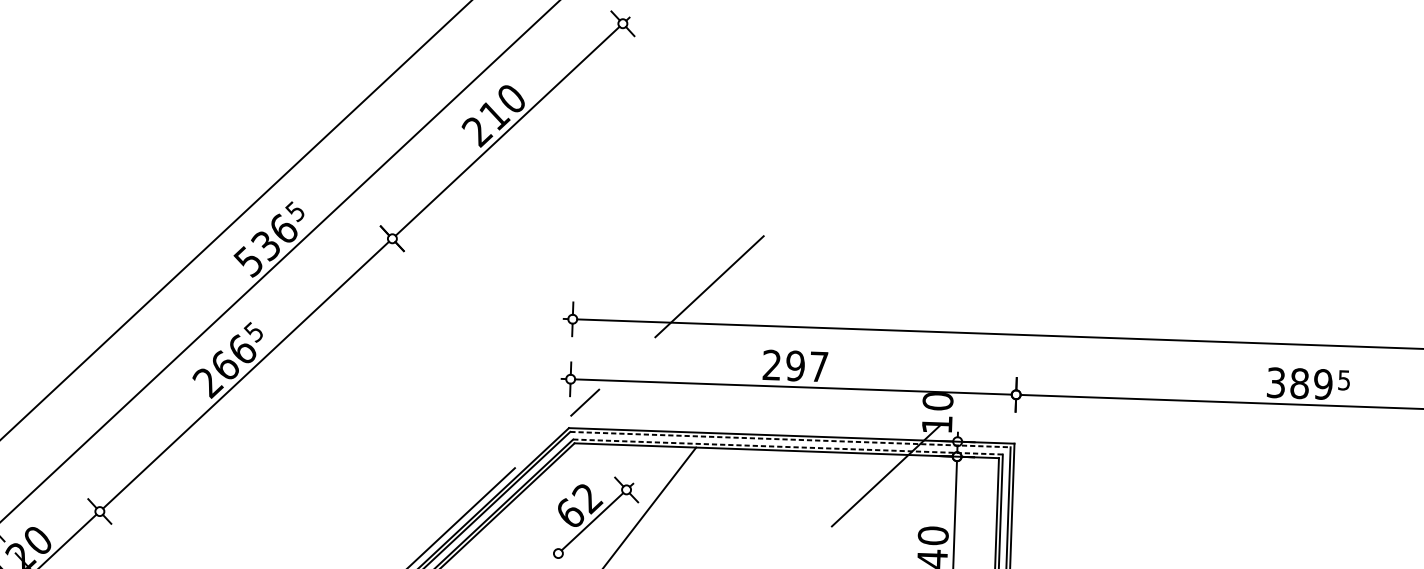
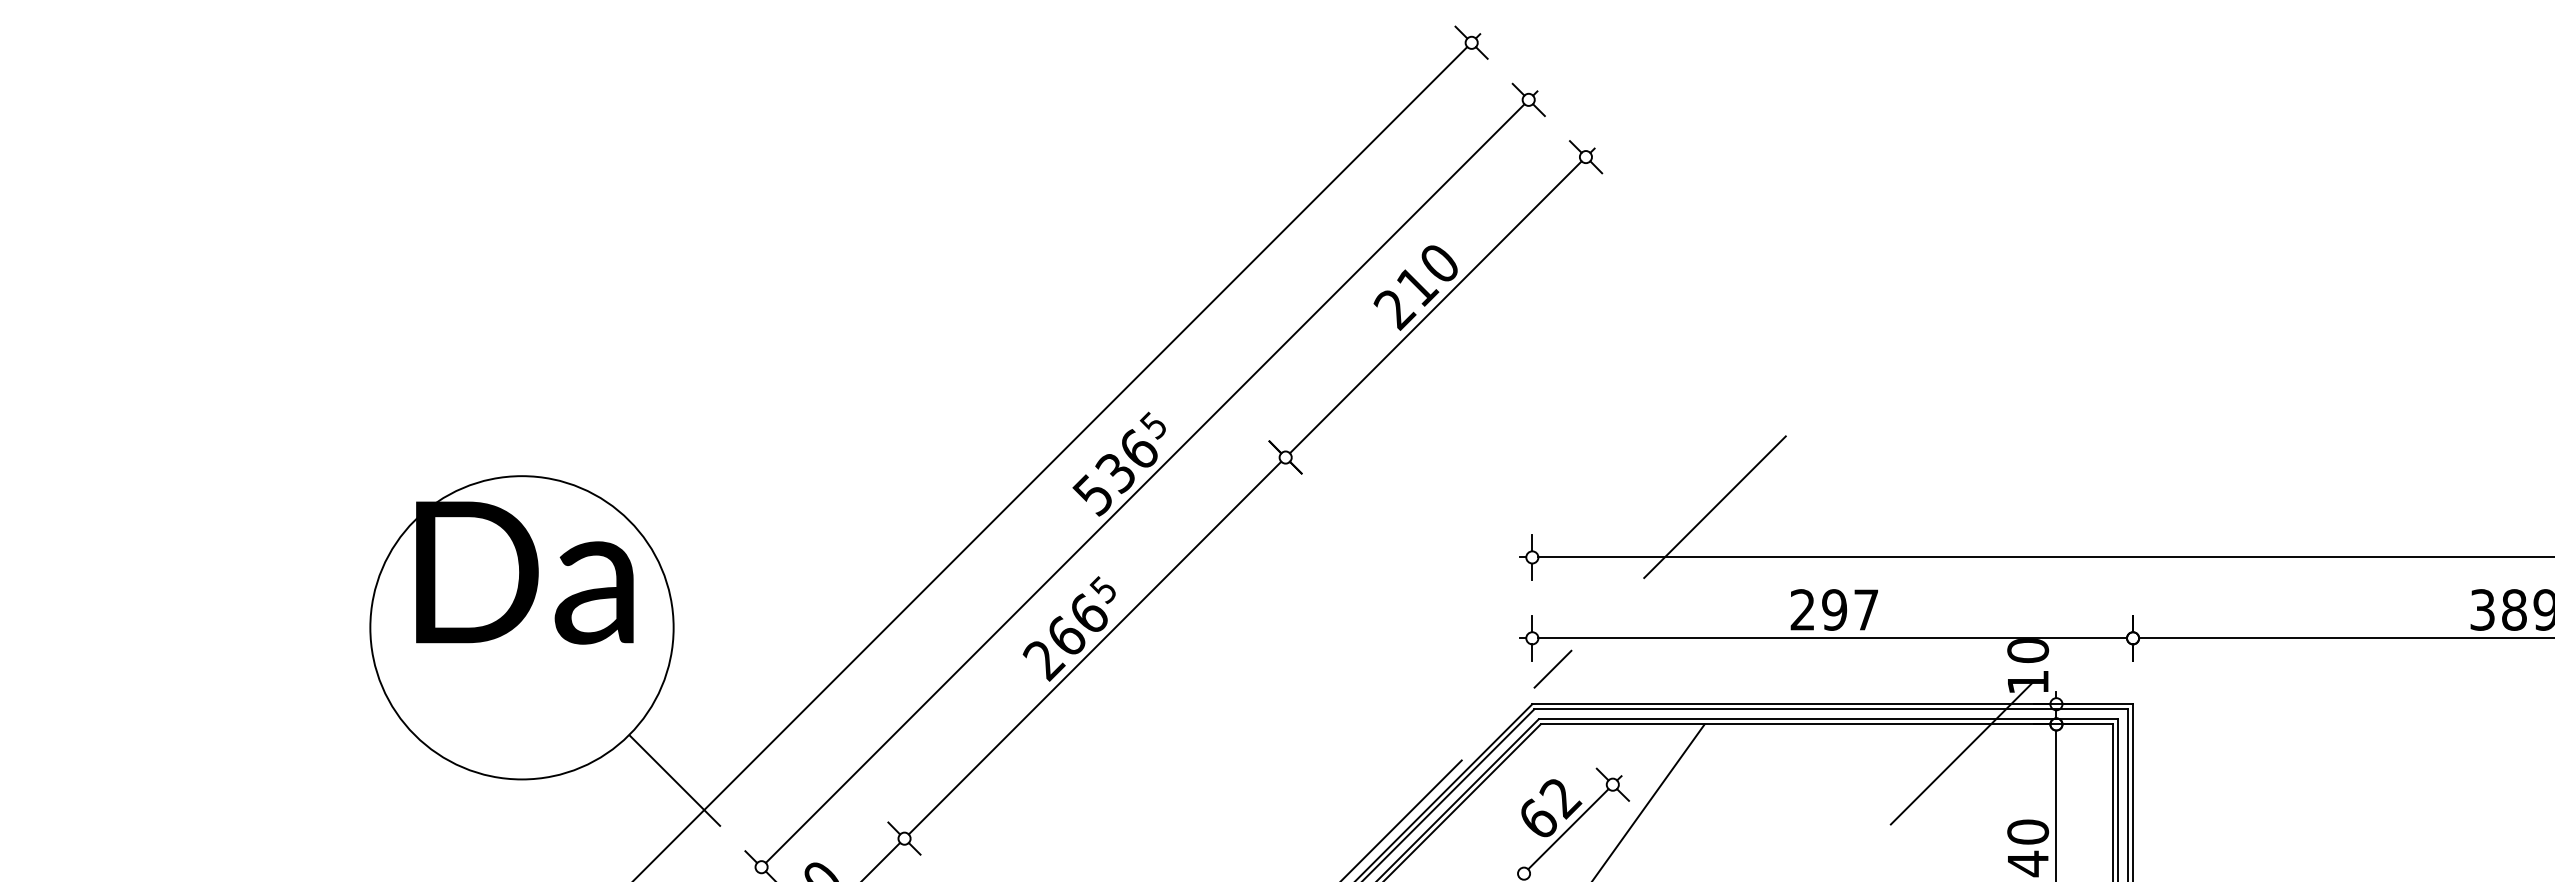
line: (790, 439) -> (1831, 709), dashed -> solid
line: (788, 447) -> (1828, 719), dashed -> solid

